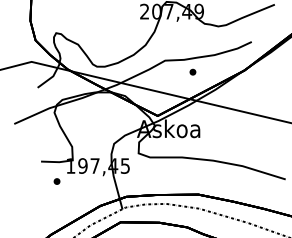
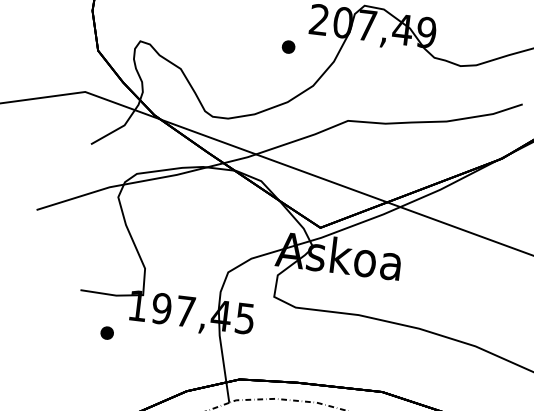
part: (192, 71) -> (287, 45), moved

